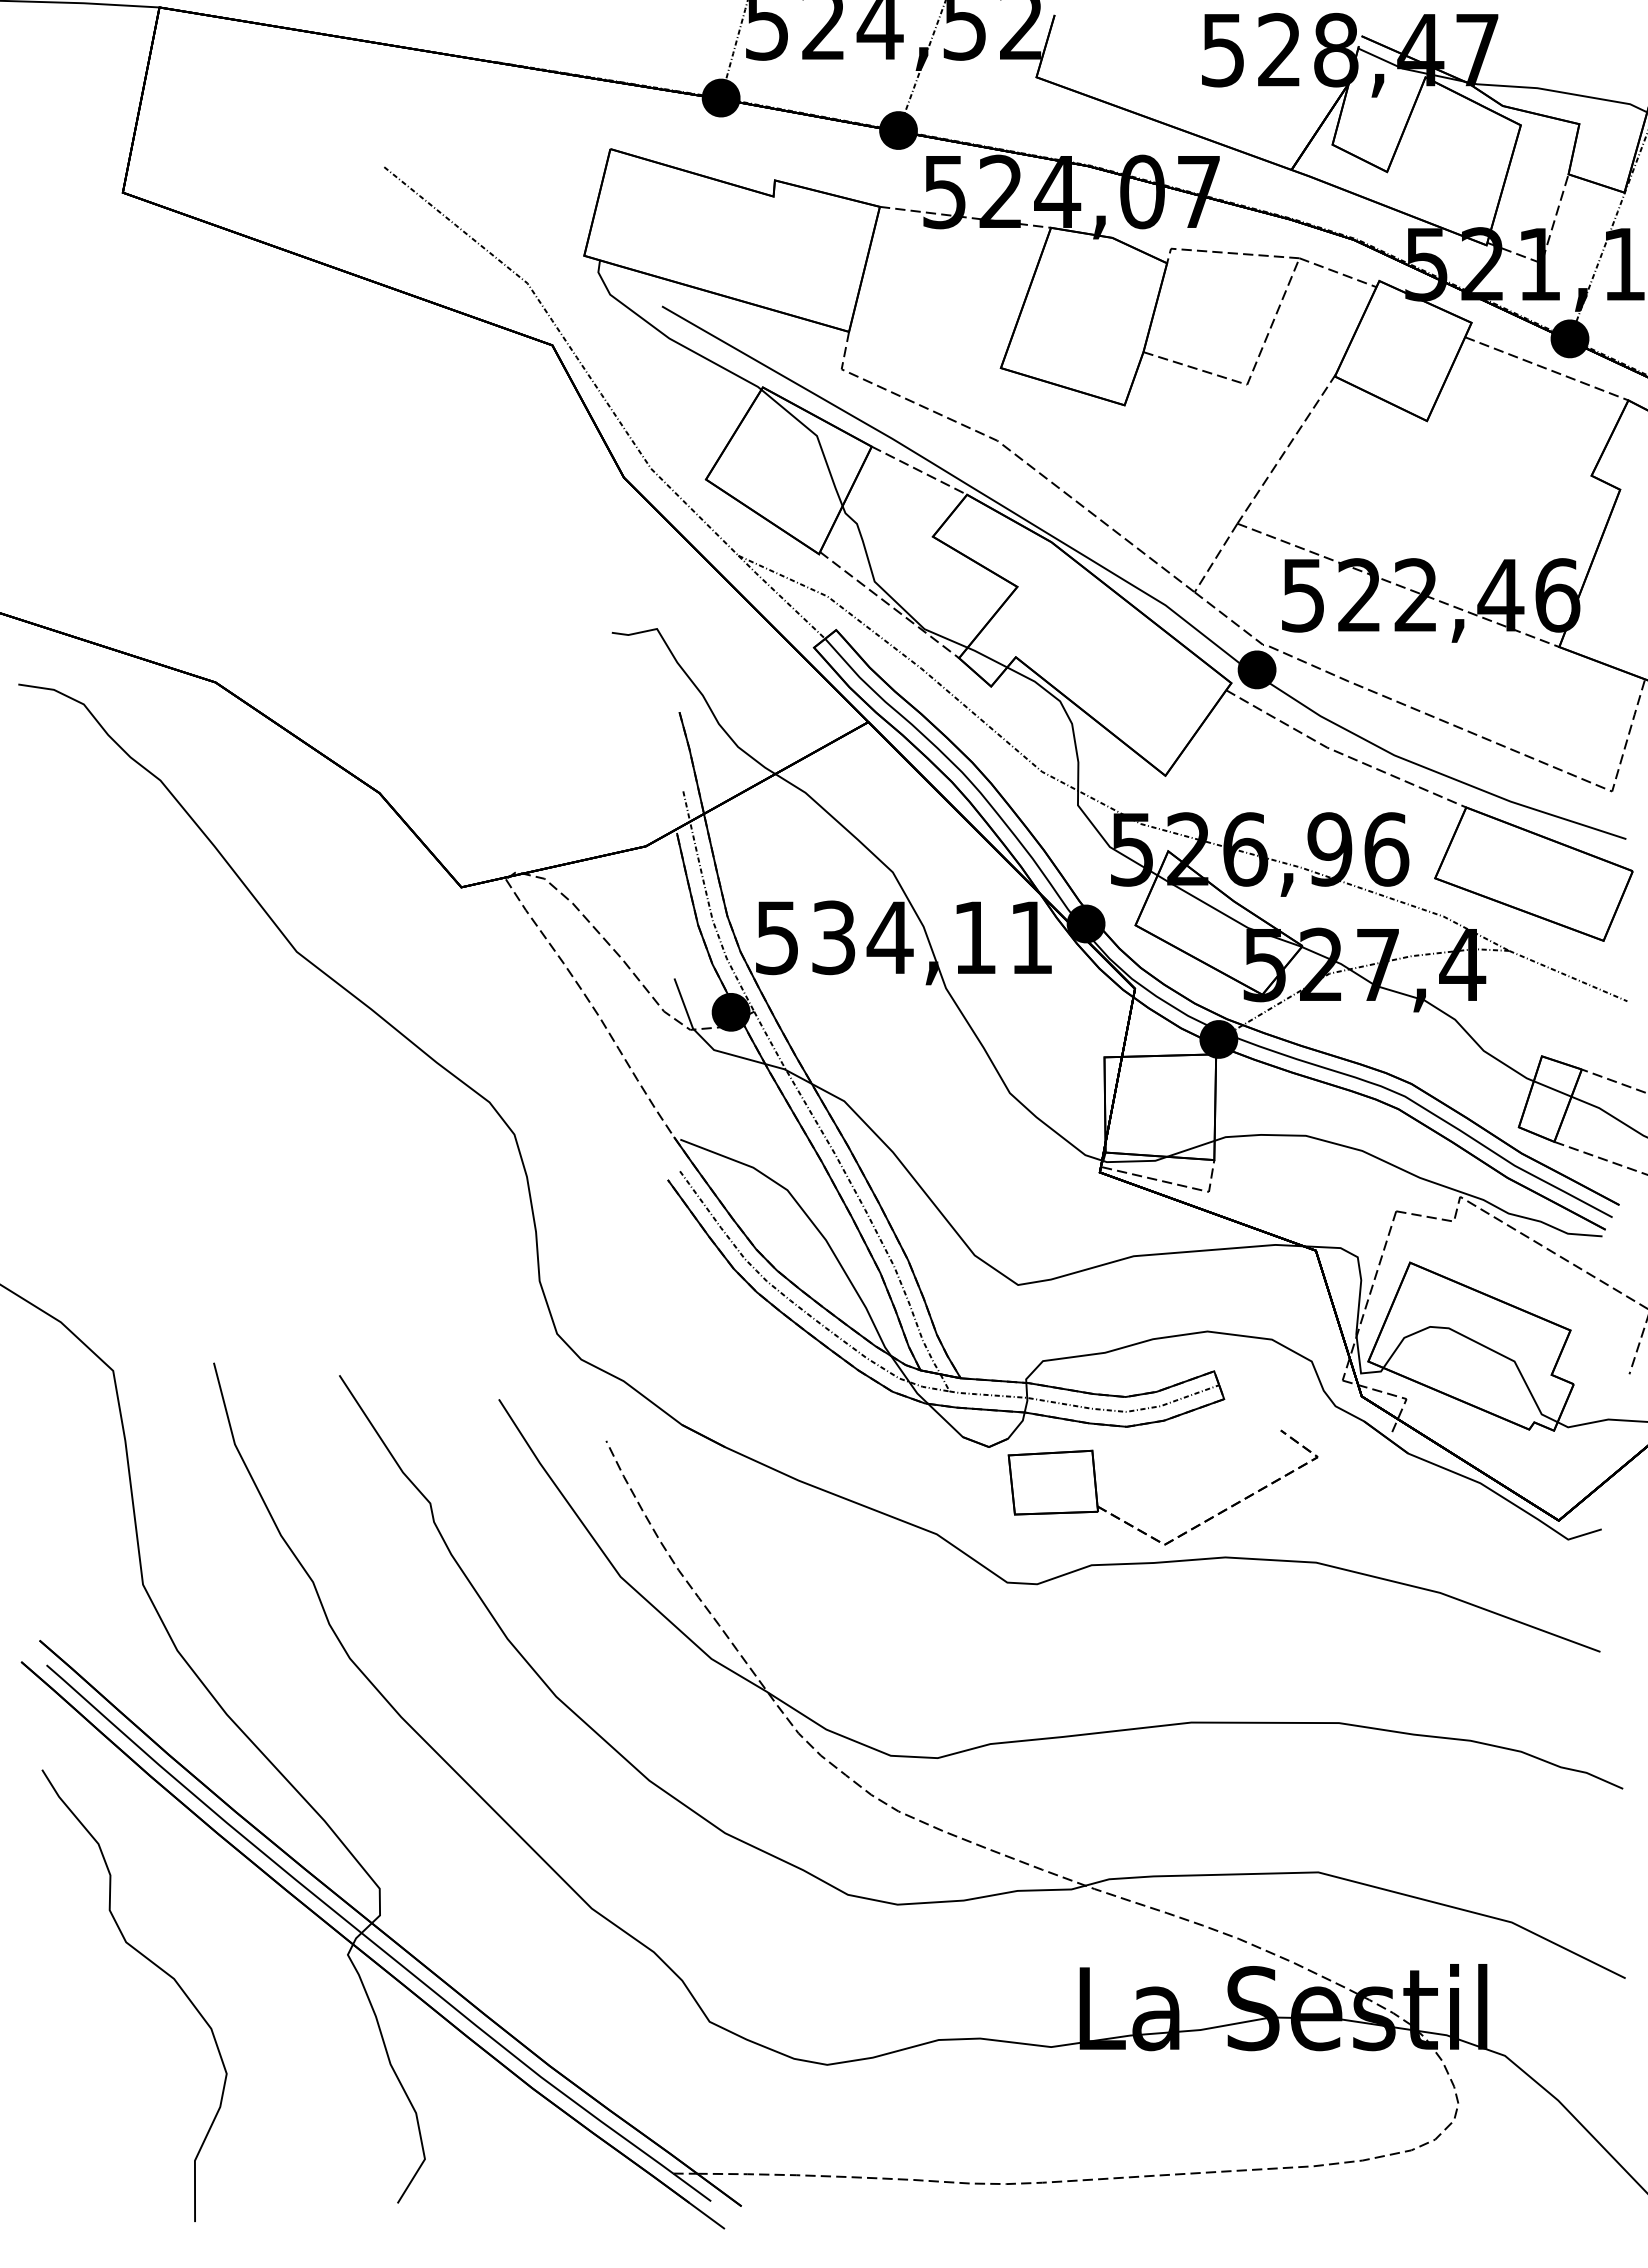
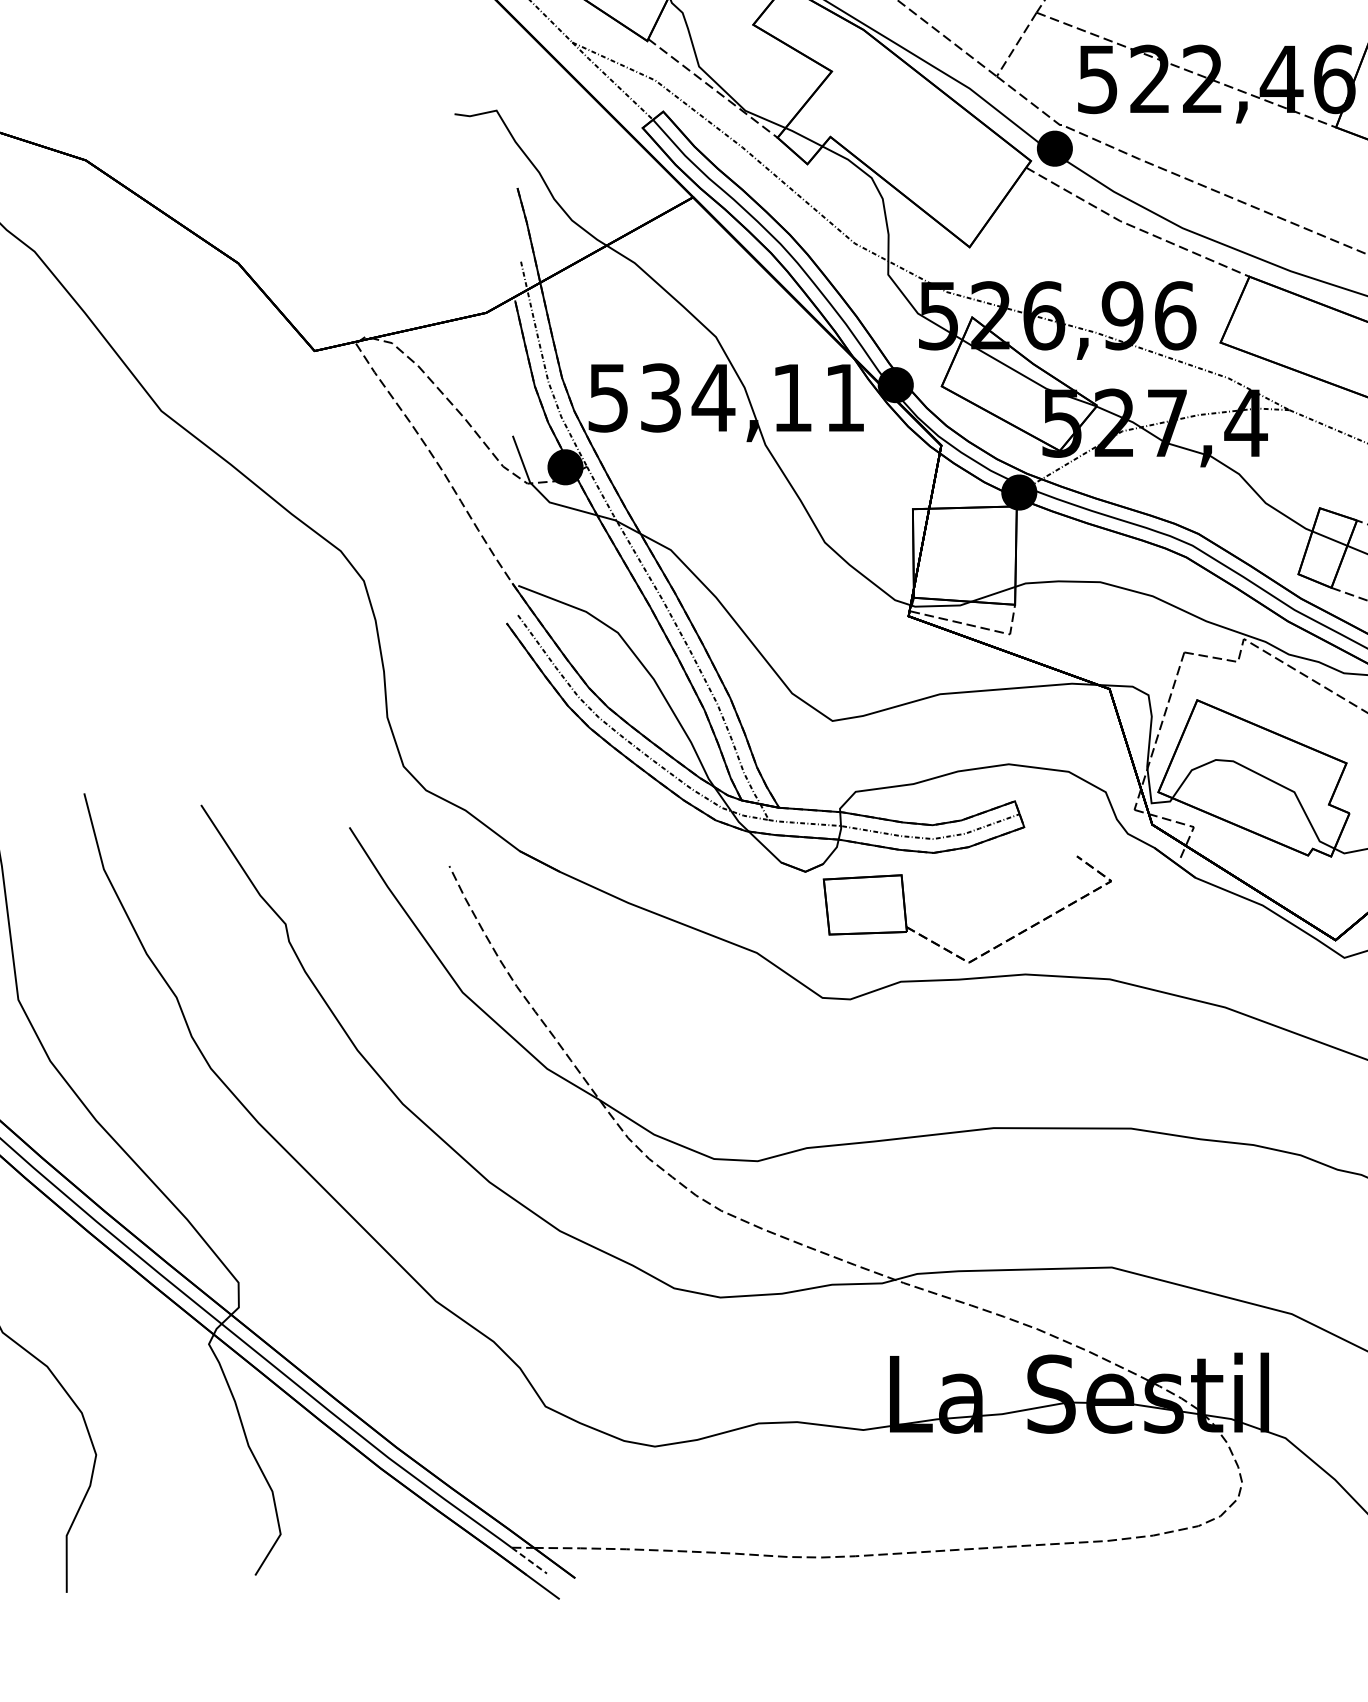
line: (692, 2187) -> (529, 1560), solid -> dashed

